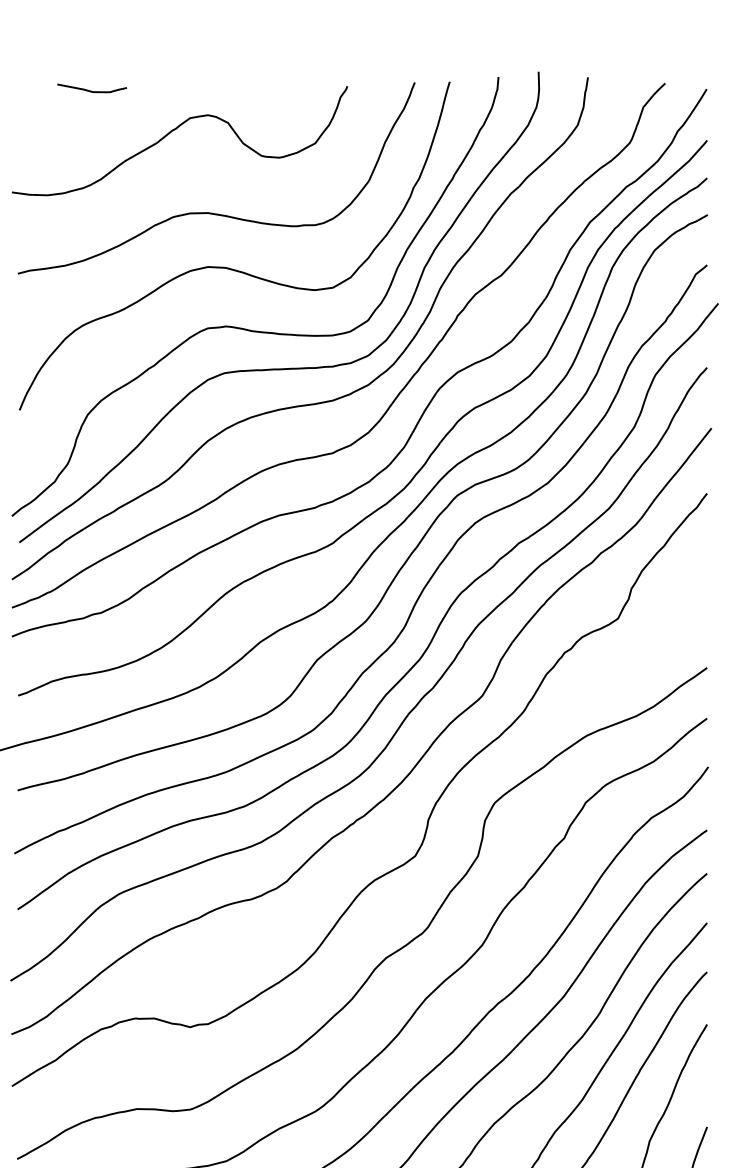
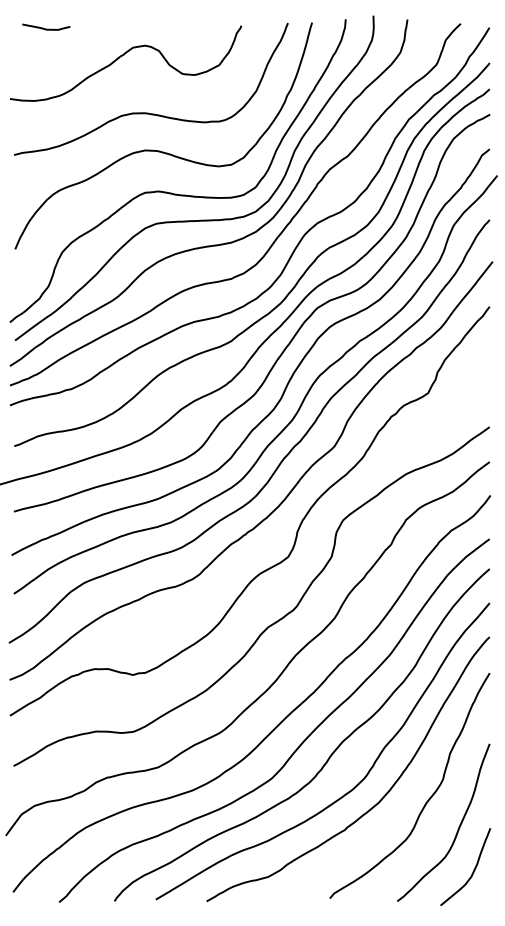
curve: (92, 90) -> (46, 28), moved

